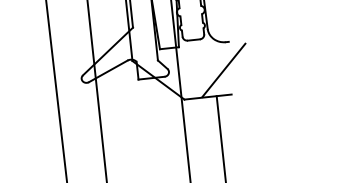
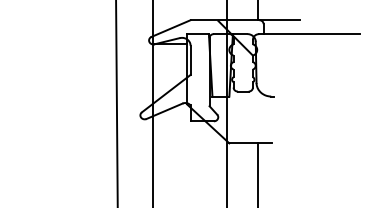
hatch: (223, 70) -> (266, 121), removed

